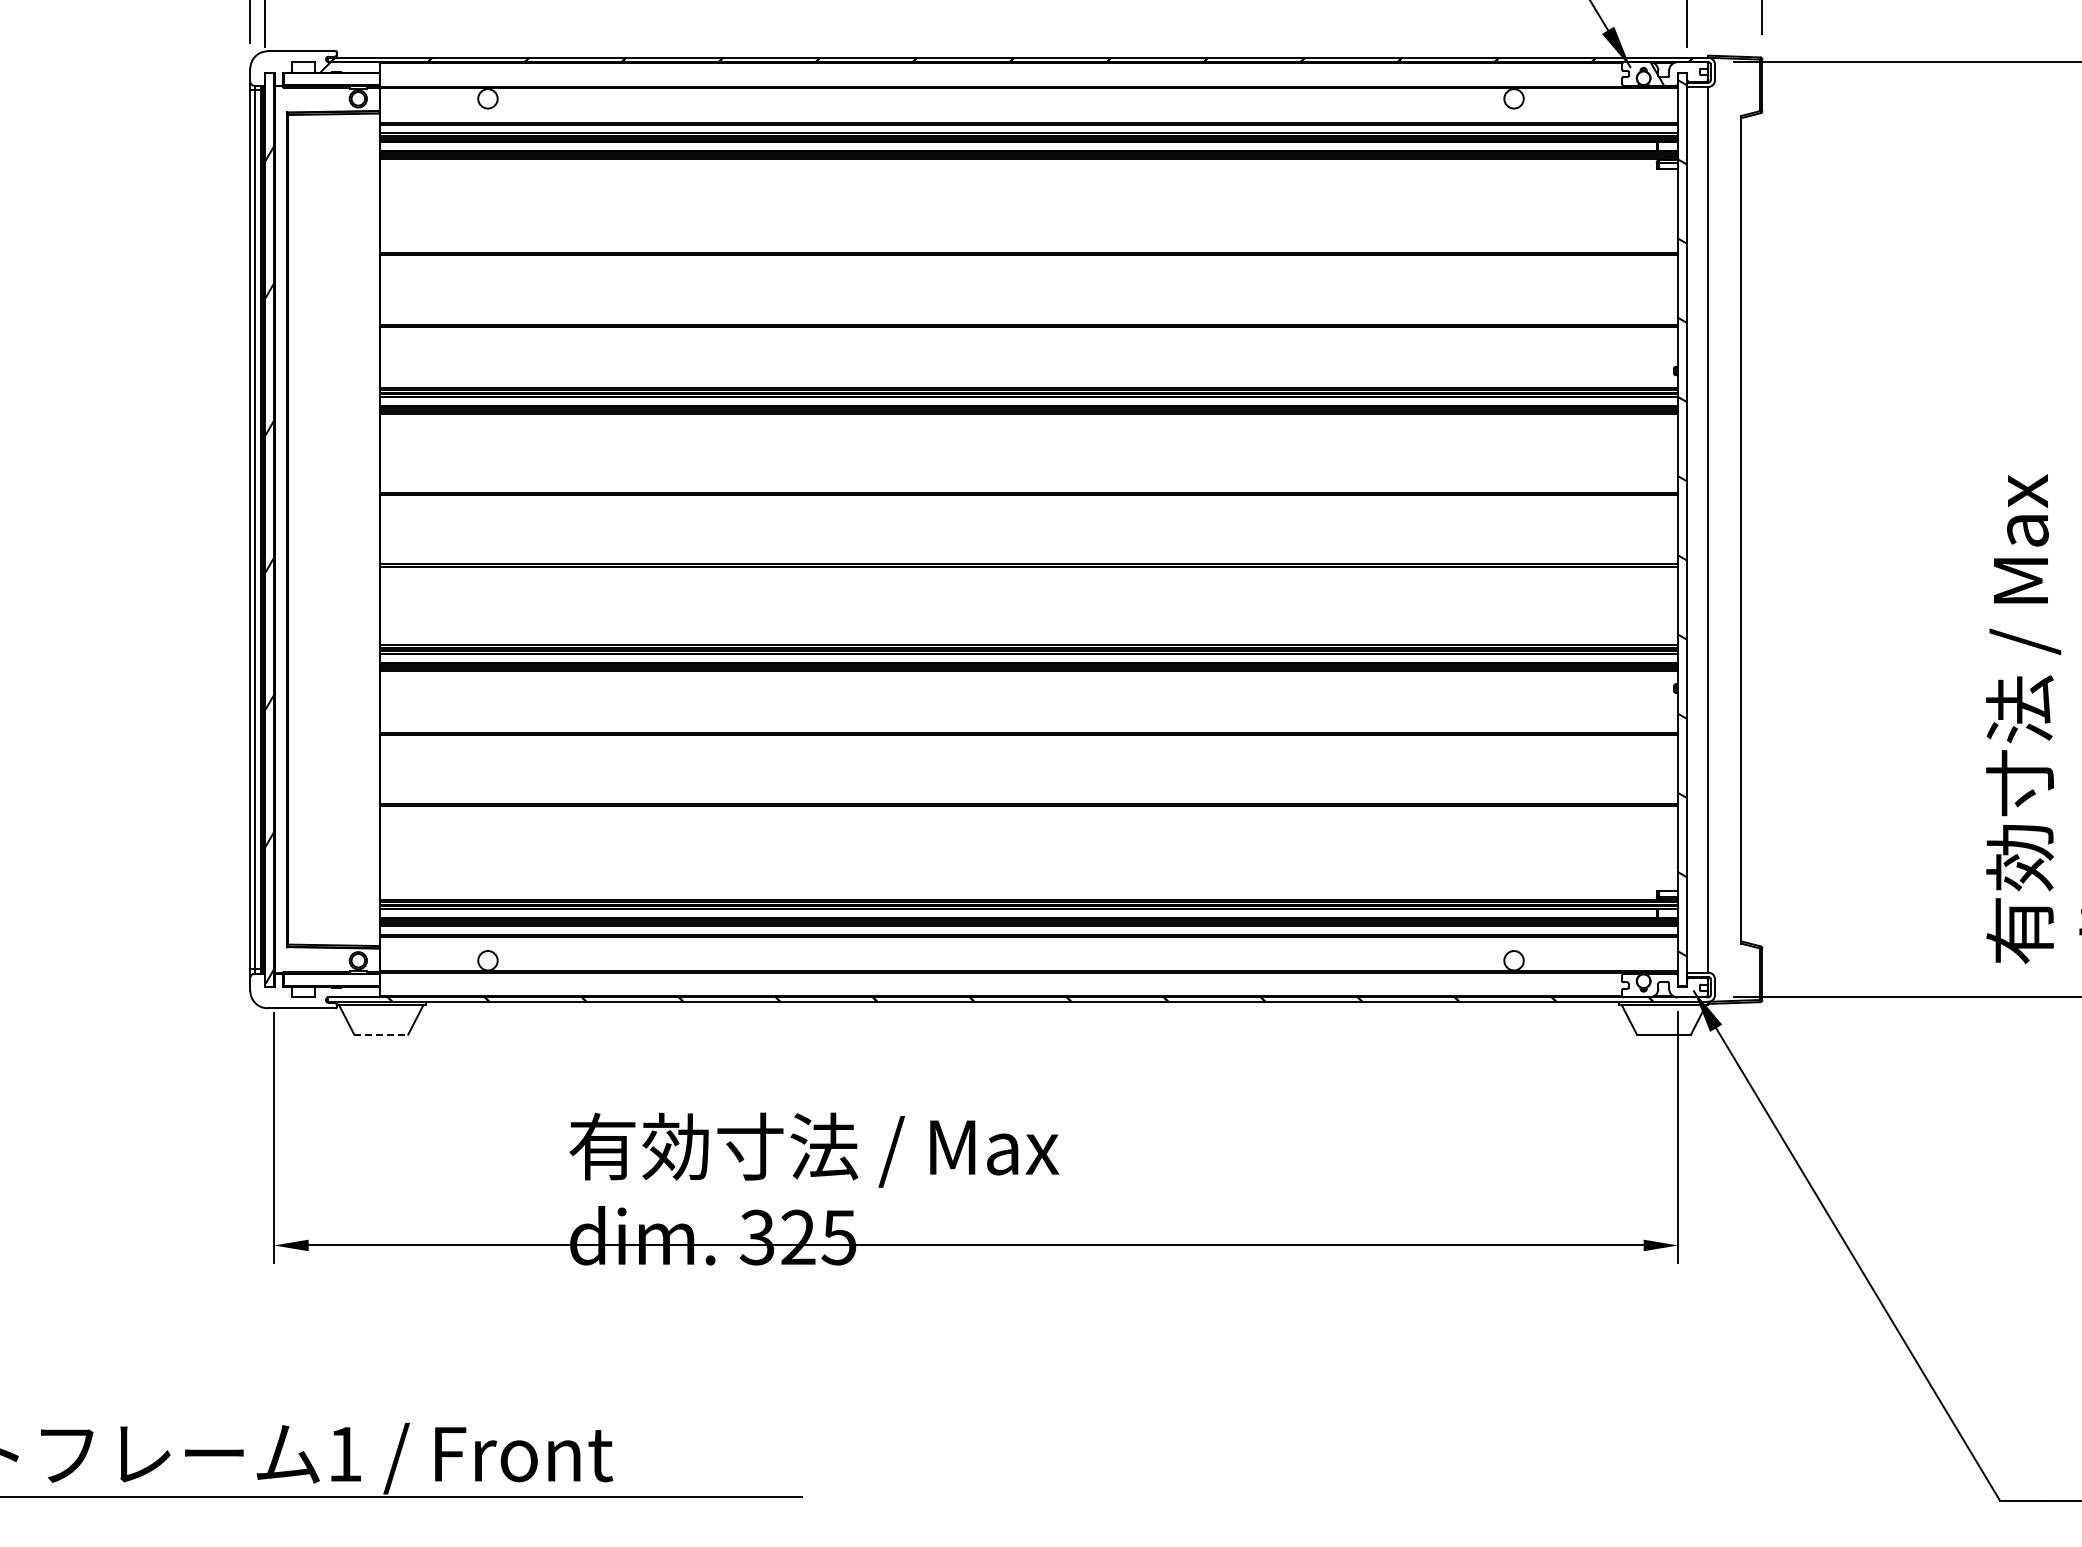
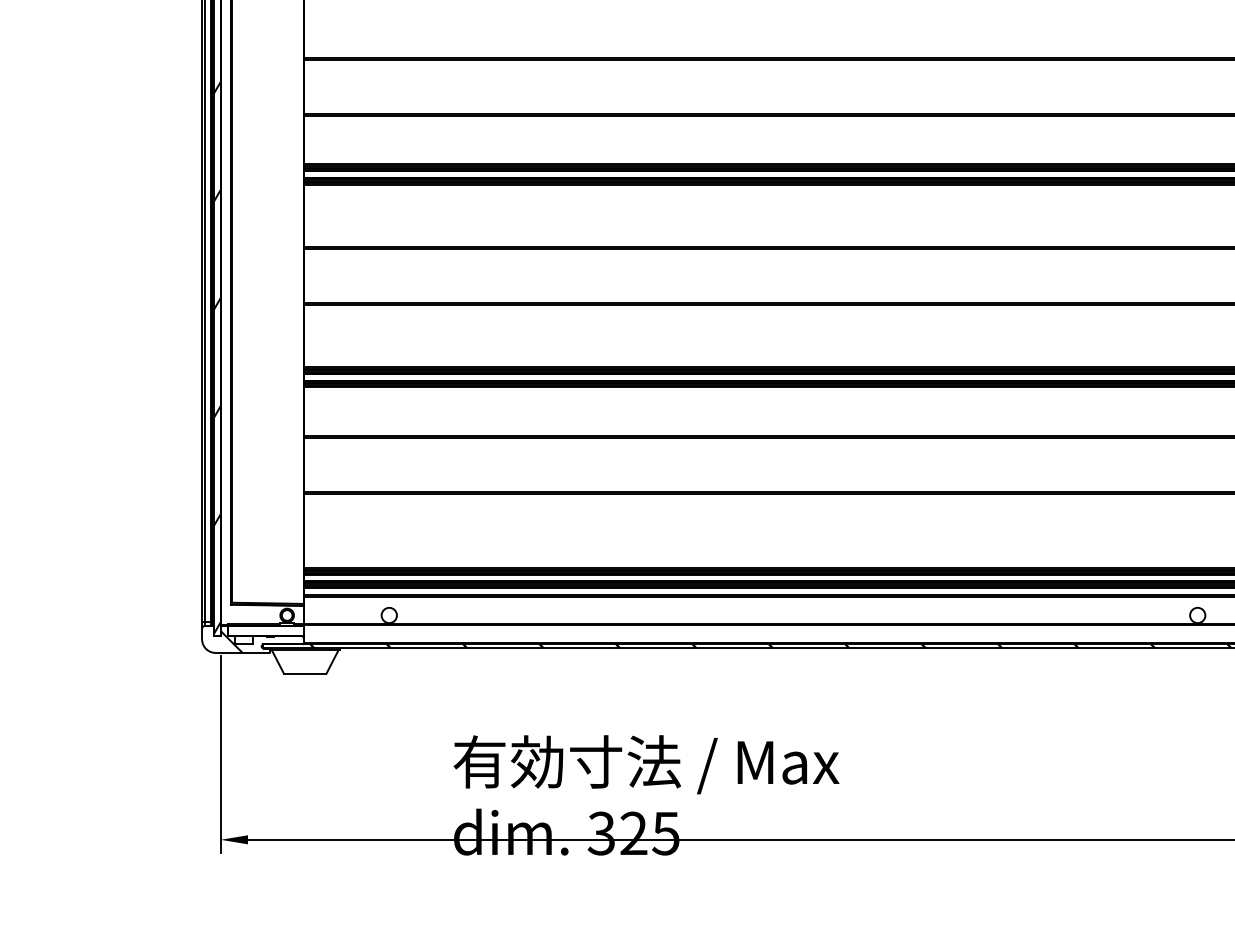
hatch: (326, 994) -> (262, 642), added
line: (381, 1034) -> (305, 673), dashed -> solid

